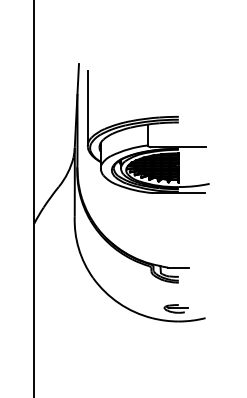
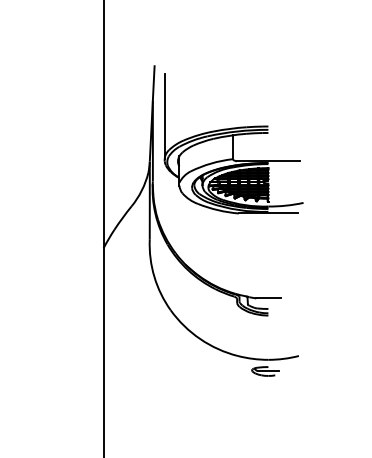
part: (176, 308) -> (265, 371), moved

